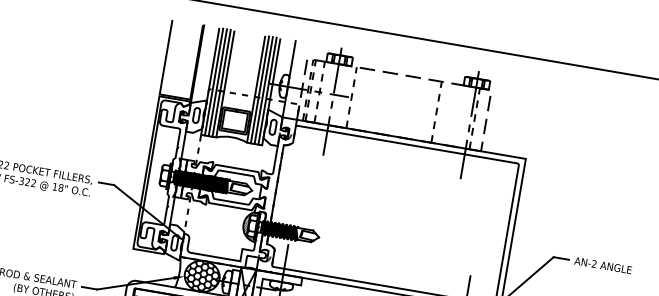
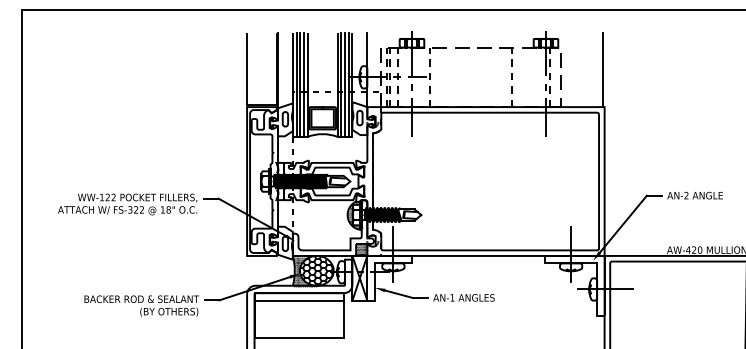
line: (531, 120) -> (603, 69), added
hatch: (251, 262) -> (361, 249), added
hatch: (189, 274) -> (304, 271), added

